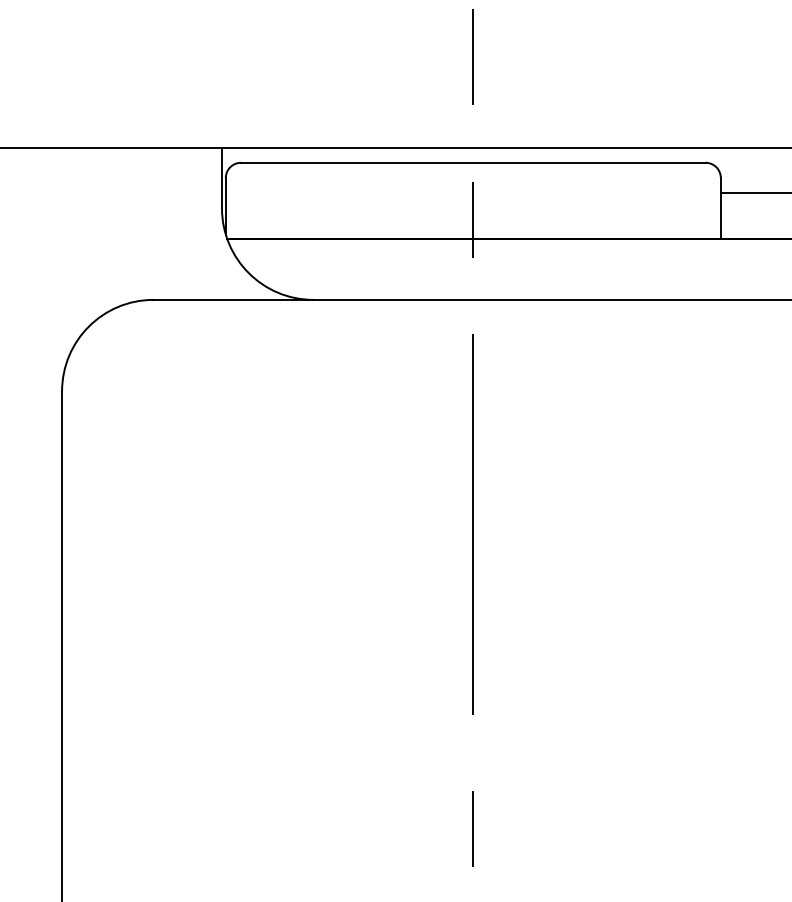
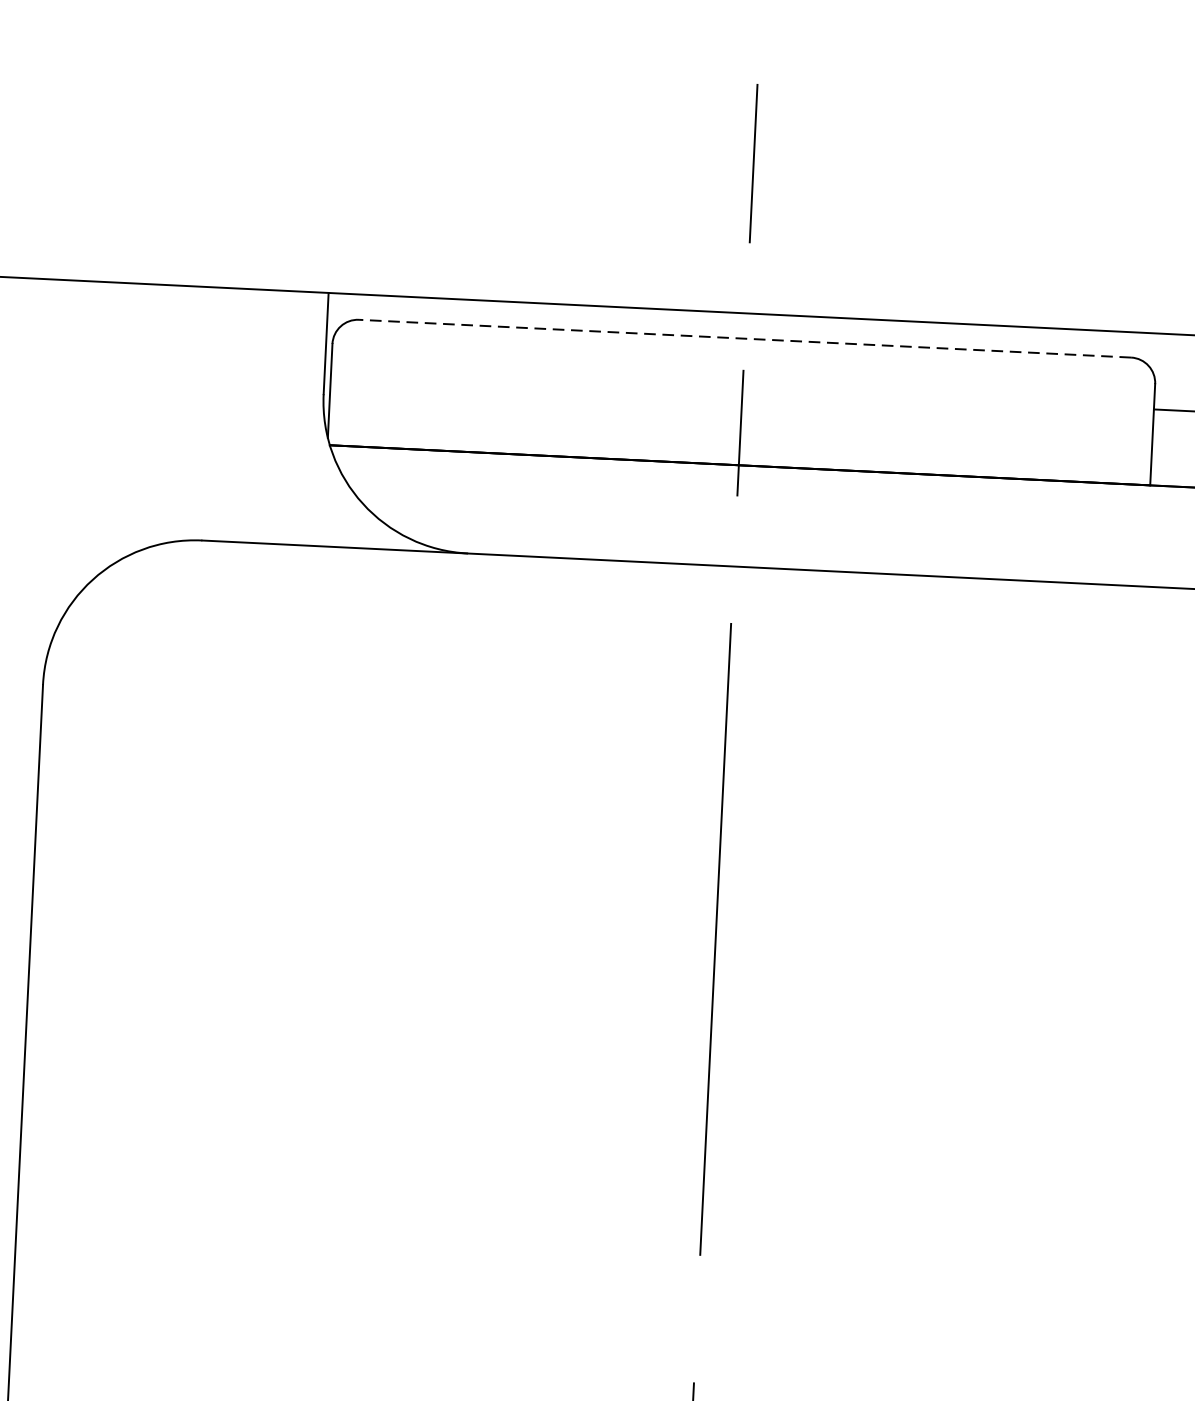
line: (472, 162) -> (743, 338), solid -> dashed

